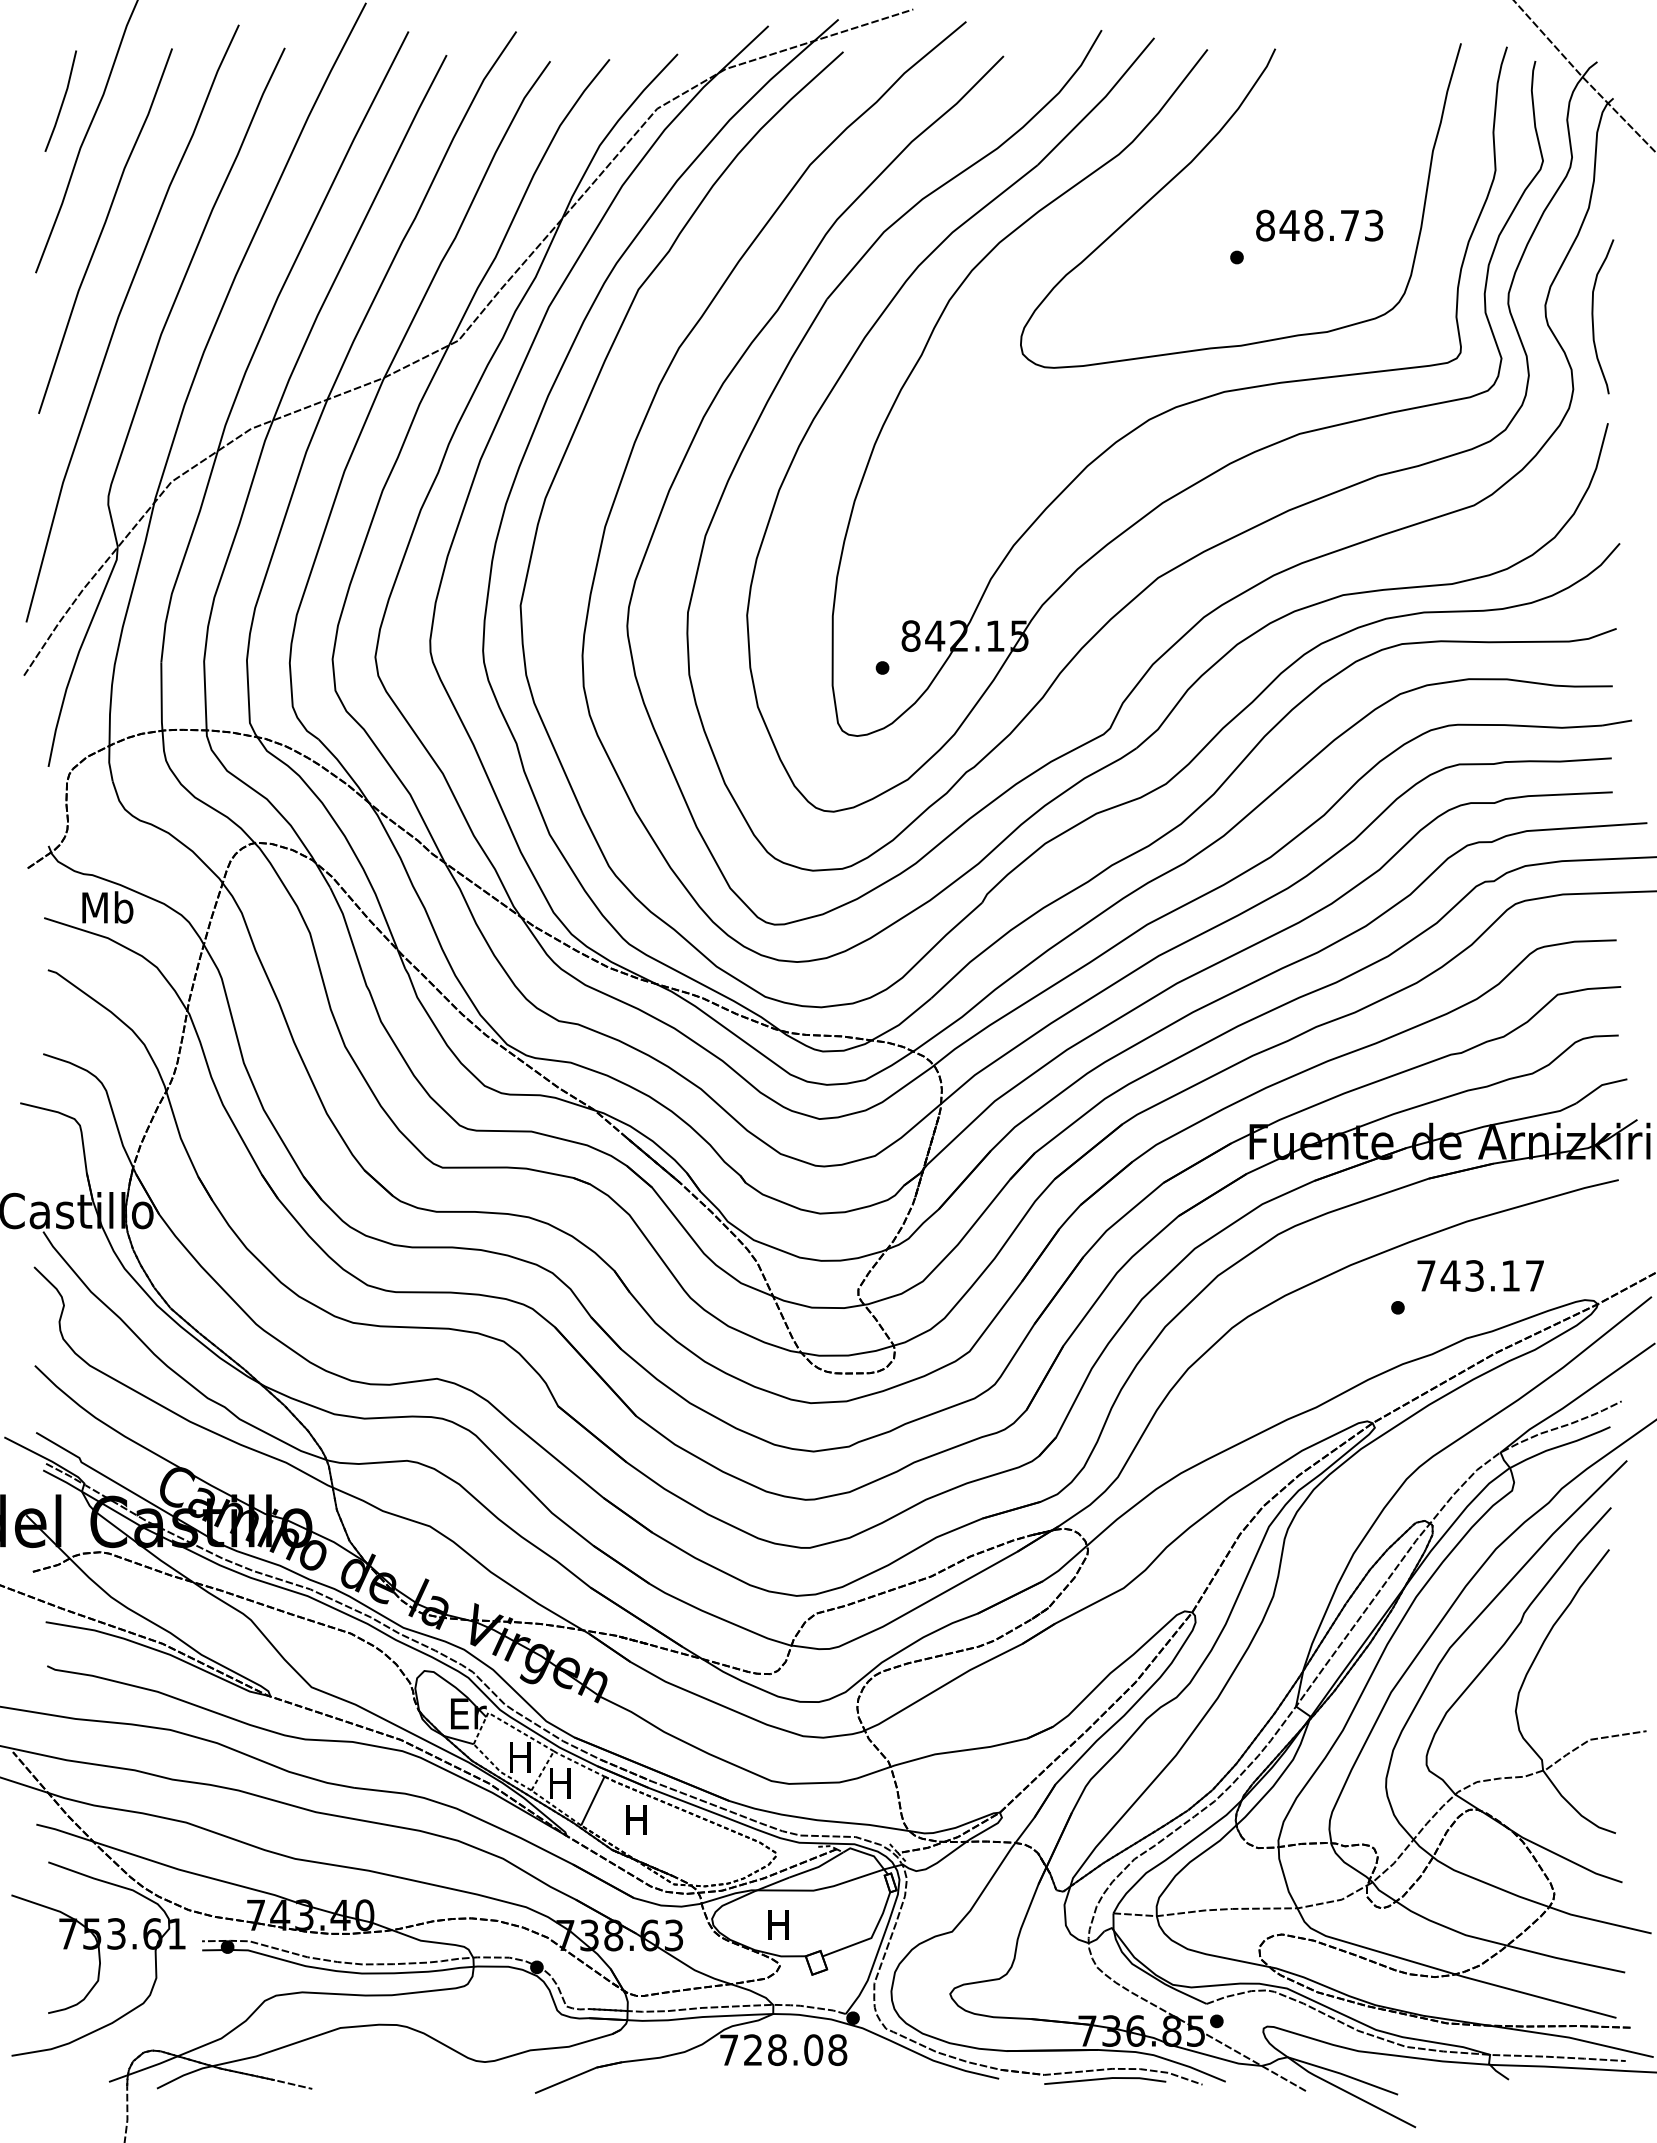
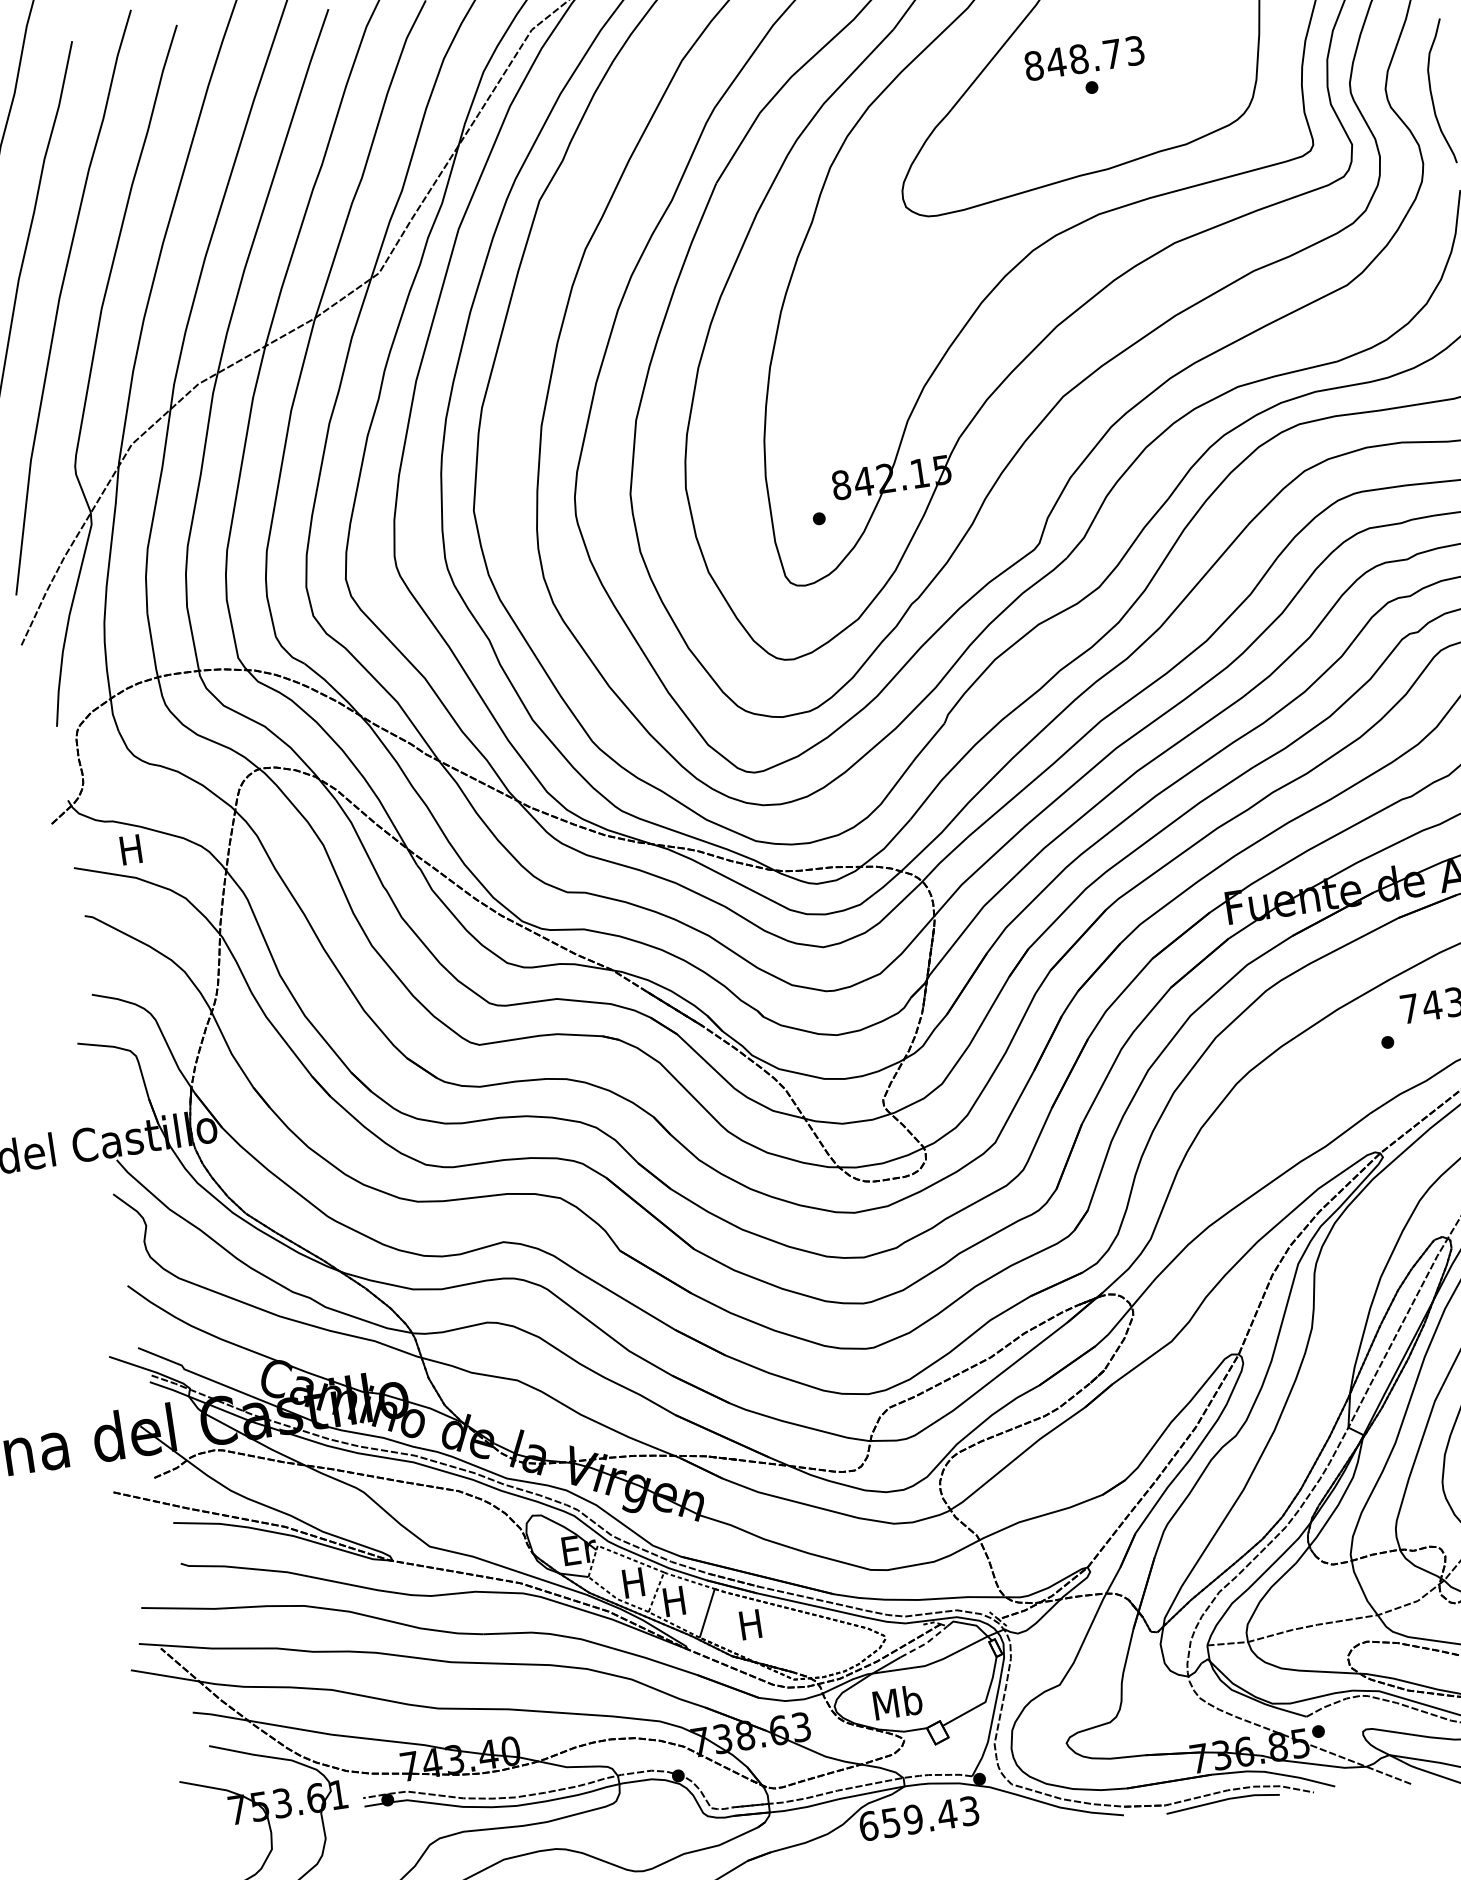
text: (1319, 225) -> (1084, 58), moved
text: (107, 907) -> (131, 849), Mb -> H
line: (817, 1867) -> (925, 1643), solid -> dashed
text: (778, 1924) -> (897, 1702), H -> Mb
text: (783, 2050) -> (919, 1818), 728.08 -> 659.43

